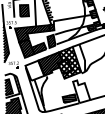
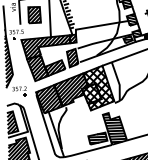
hatch: (34, 70) -> (48, 99), added
hatch: (81, 91) -> (114, 128), added

